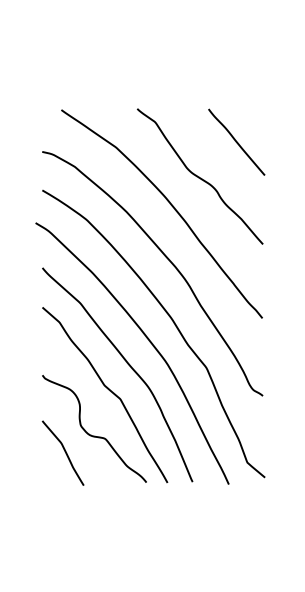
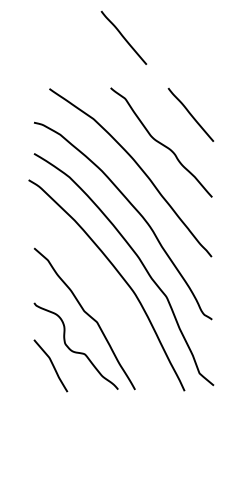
line: (153, 46) -> (123, 37), added
curve: (127, 364) -> (102, 294), removed

